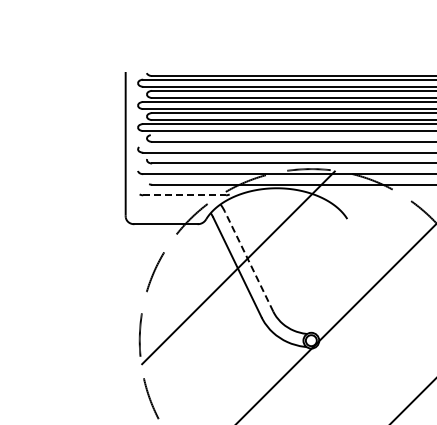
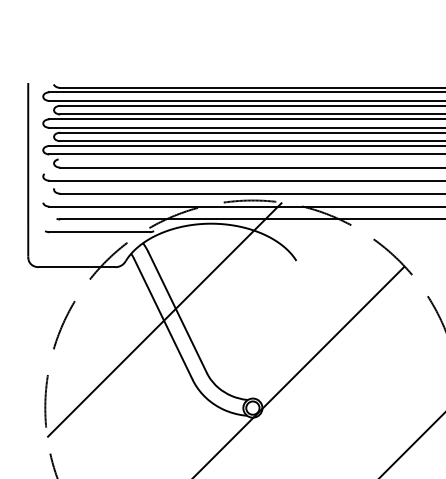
line: (185, 195) -> (100, 232), dashed -> solid
line: (248, 261) -> (176, 312), dashed -> solid

